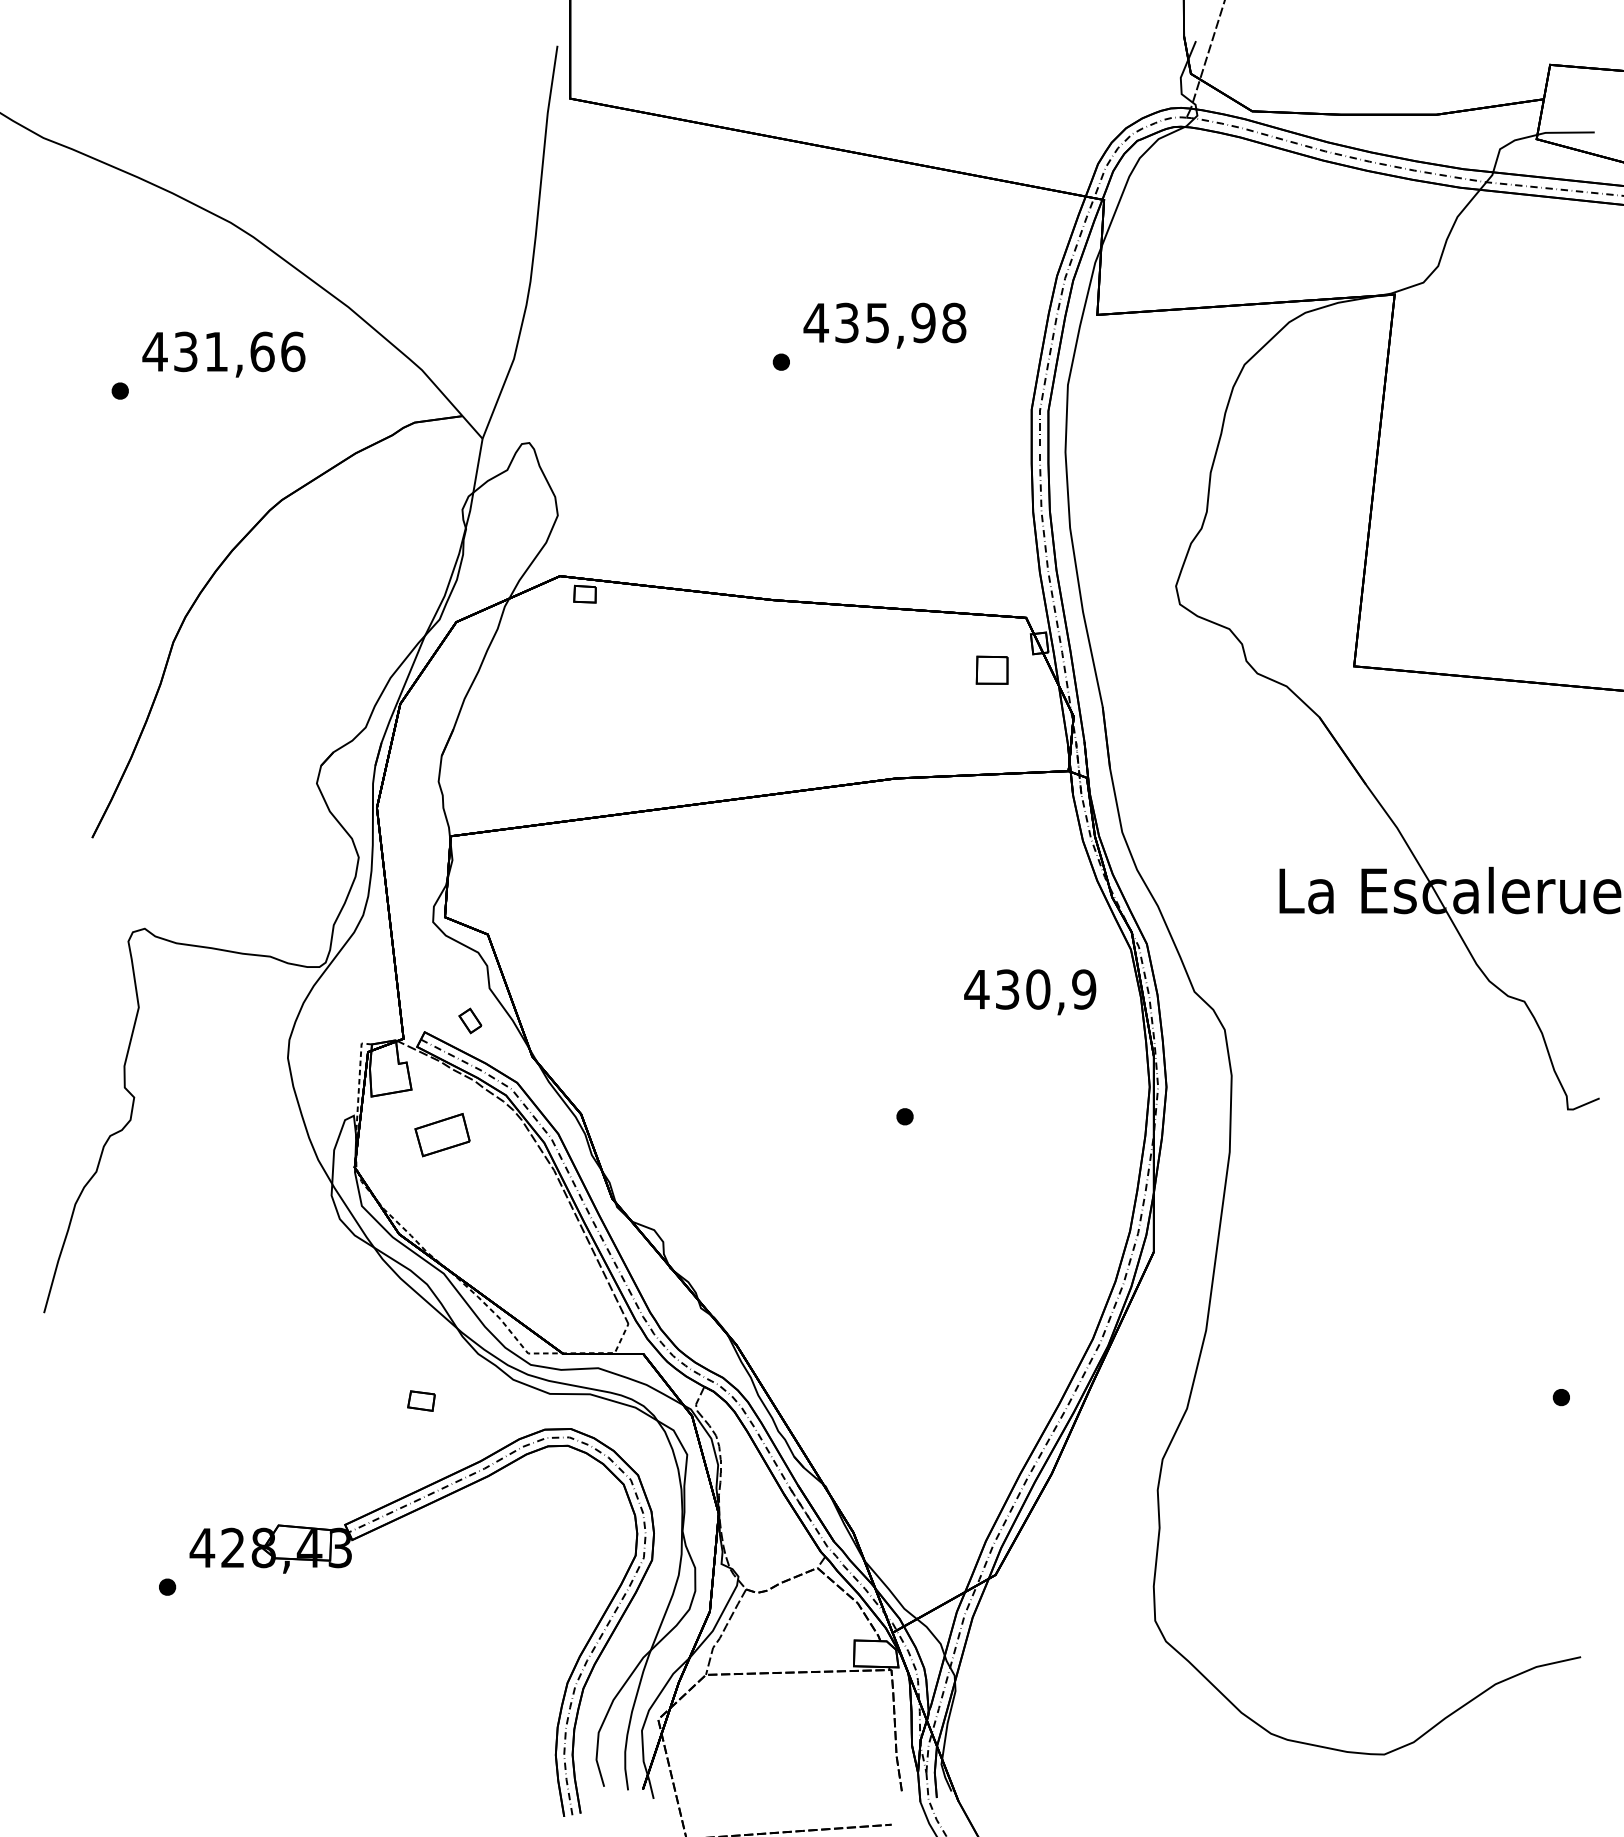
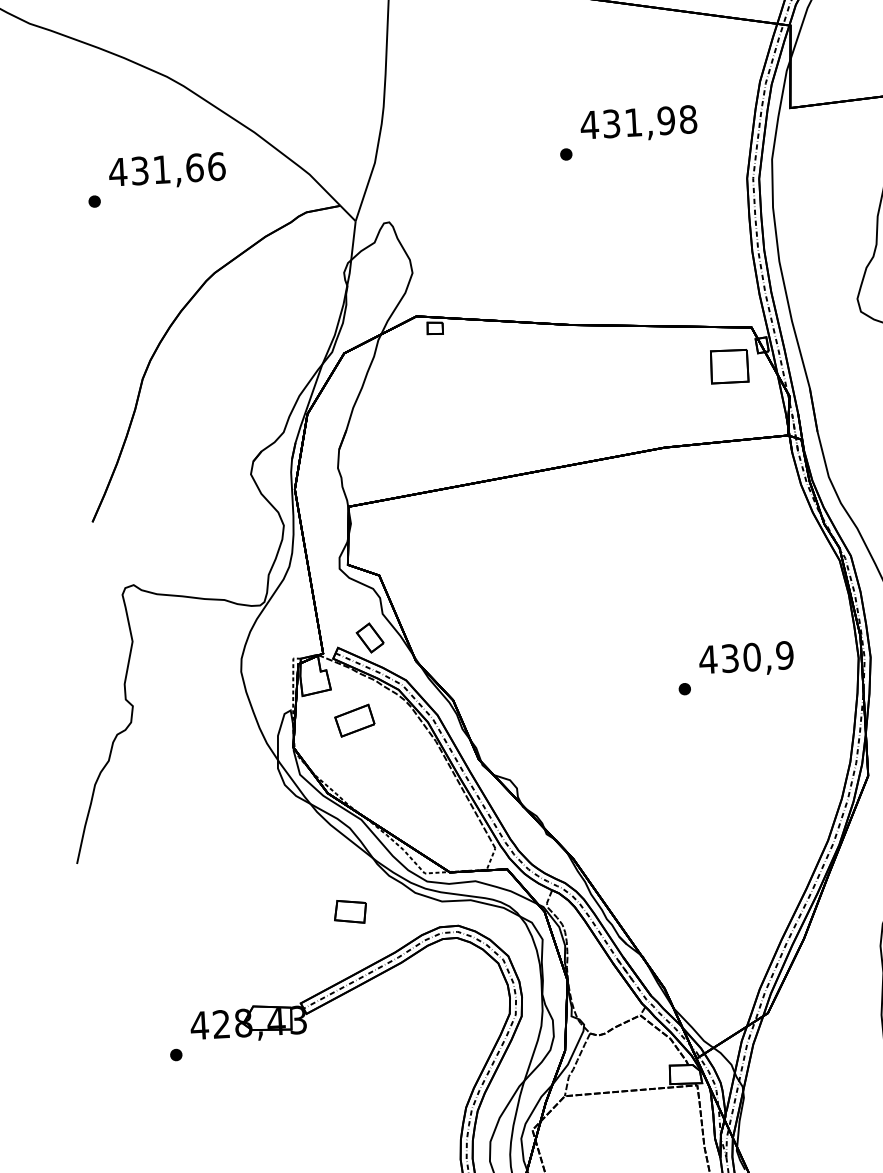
text: (877, 323) -> (633, 123), 435,98 -> 431,98
part: (991, 669) -> (728, 365), size x1.67
text: (1030, 992) -> (746, 659), moved
part: (470, 1020) -> (370, 637), size x1.67
part: (421, 1400) -> (350, 911), size x1.67

